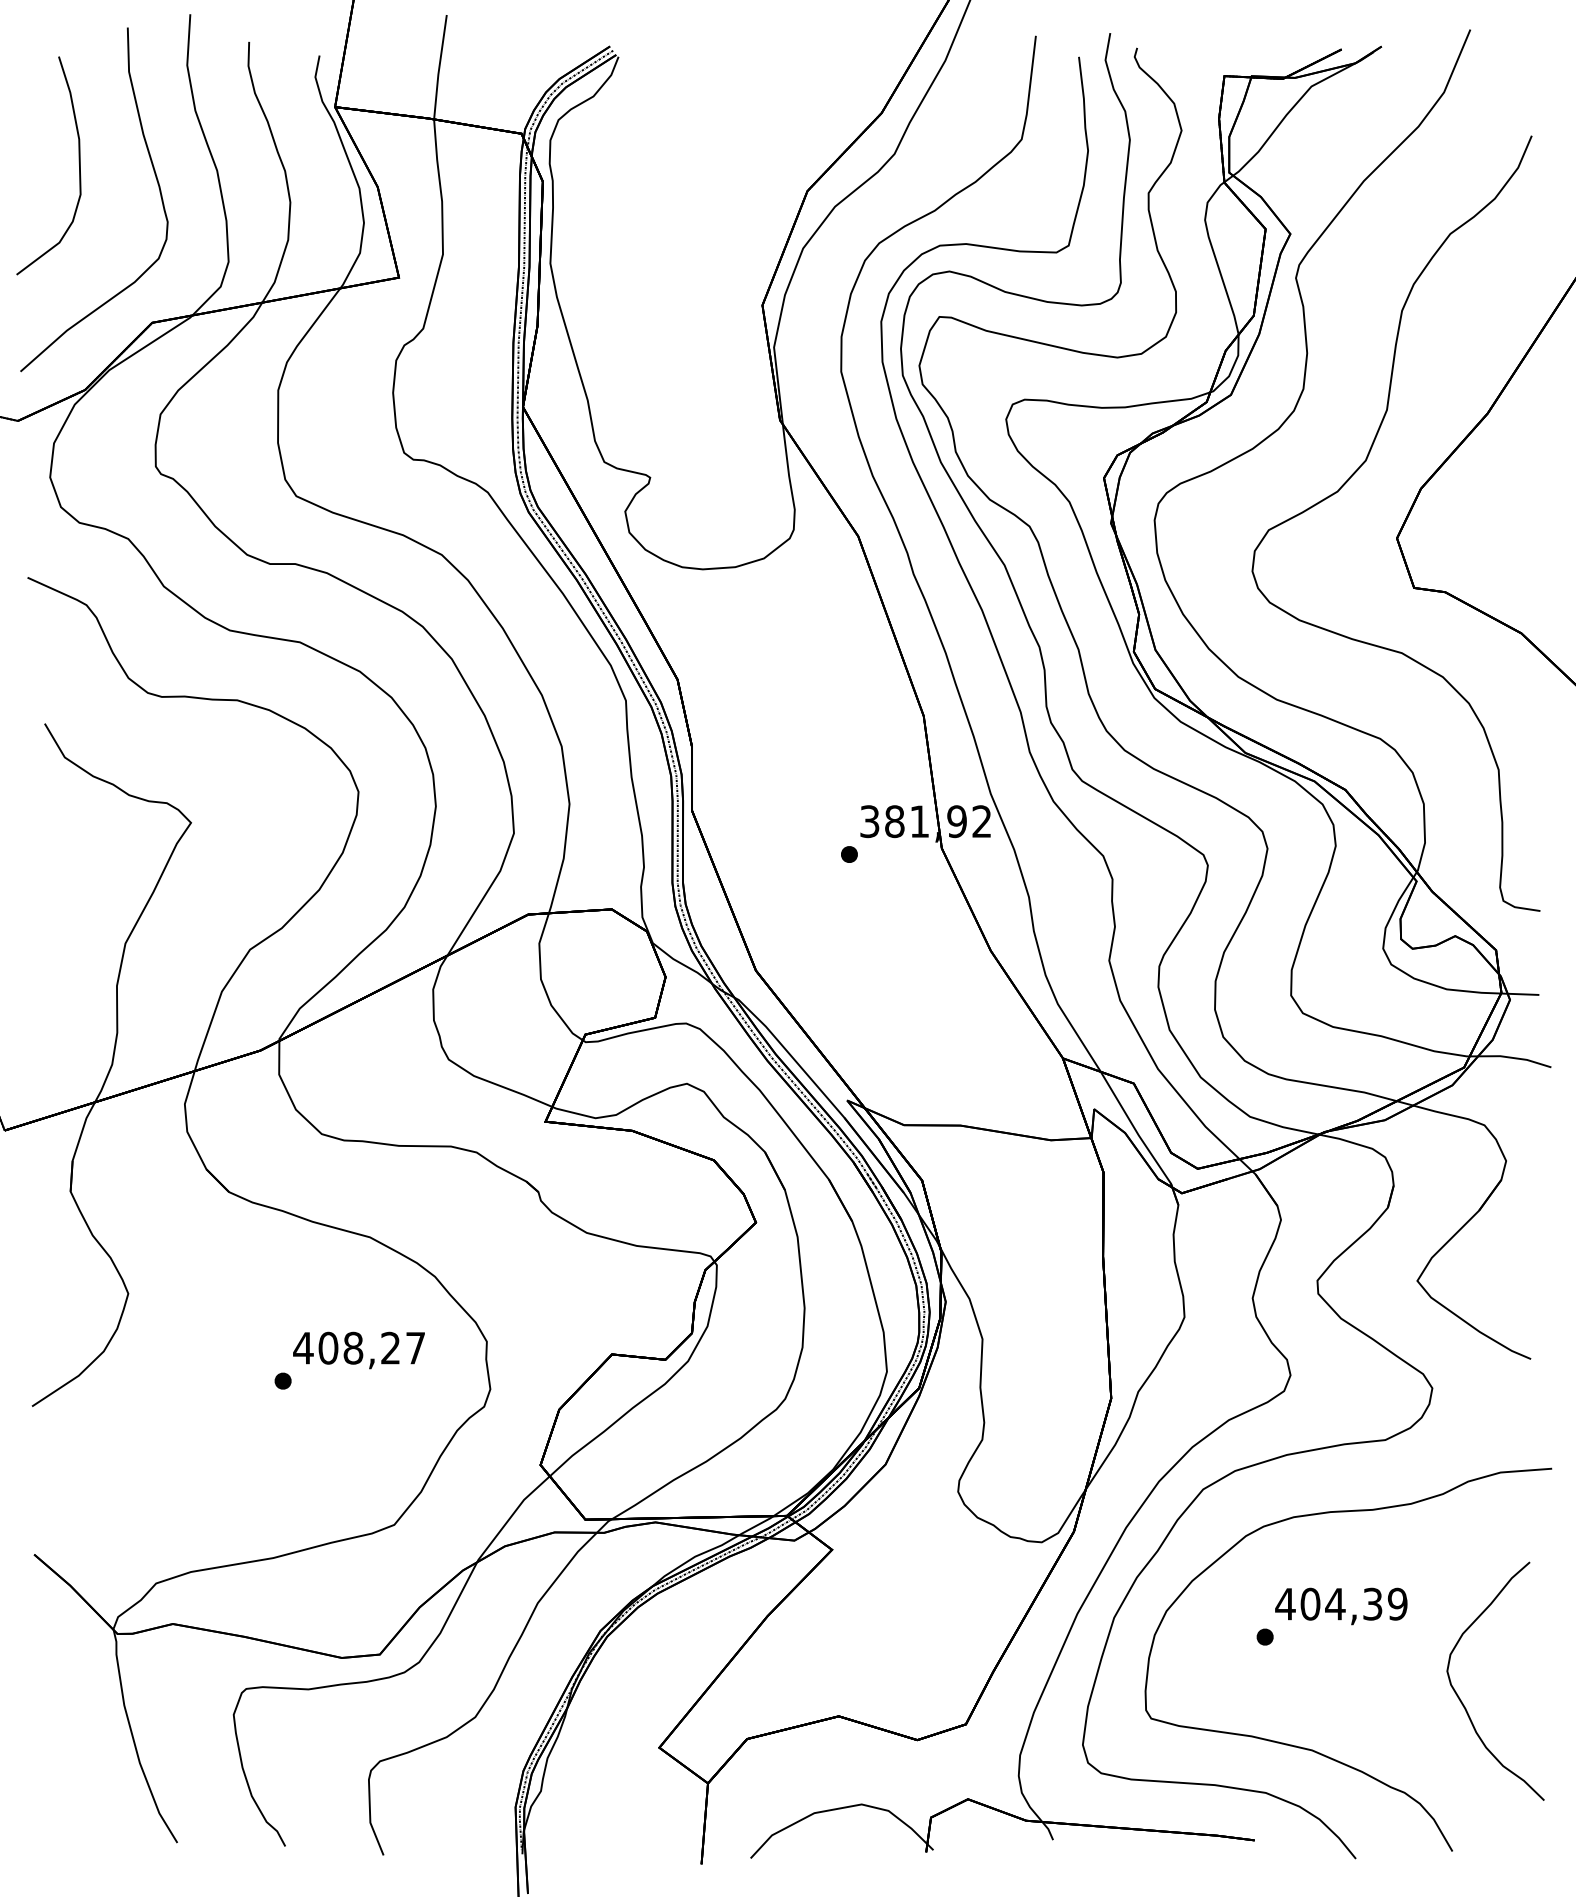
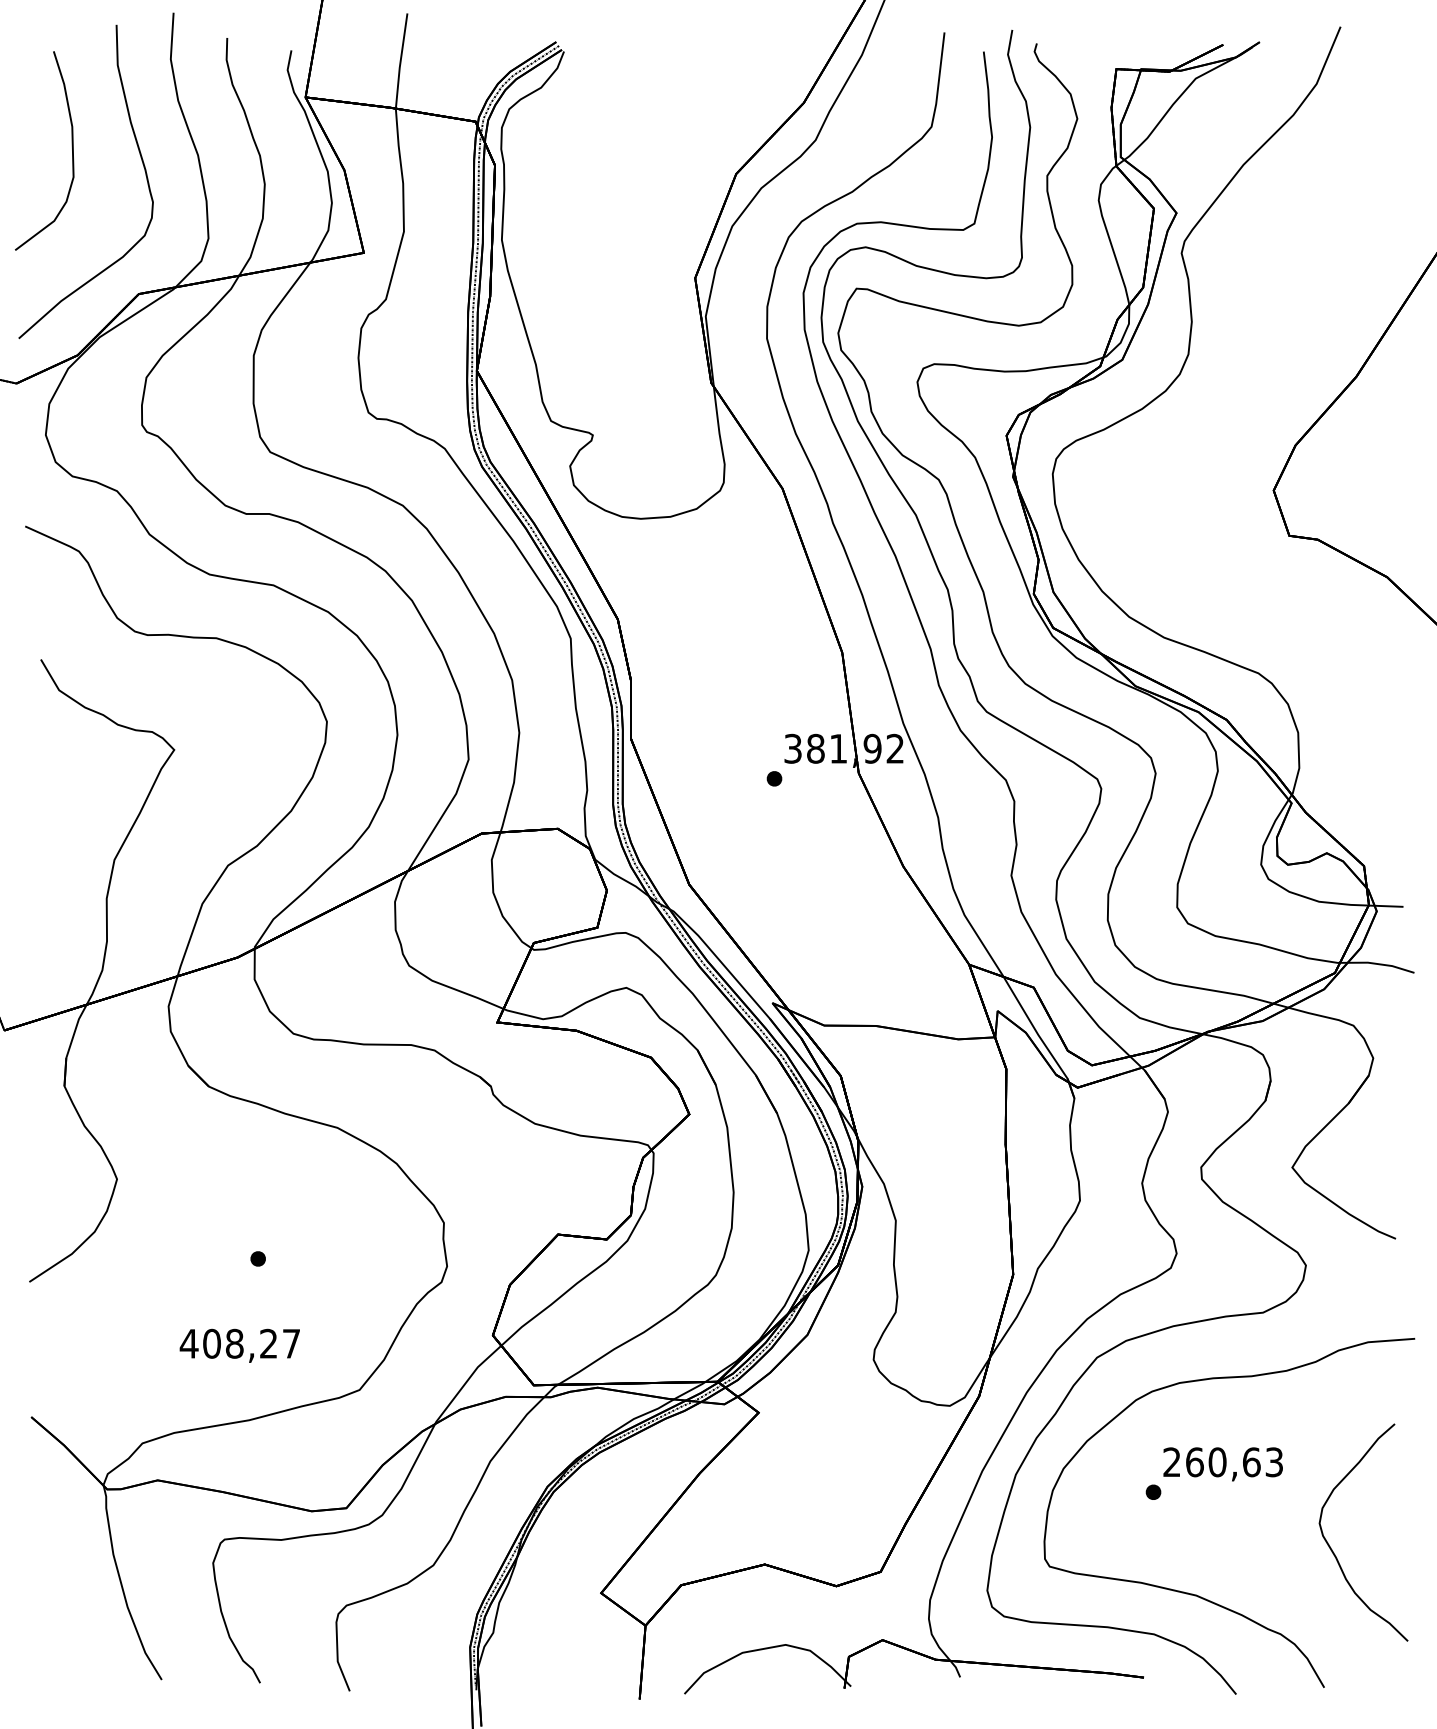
curve: (1348, 481) -> (1229, 438), removed
text: (358, 1350) -> (239, 1345), moved
text: (1341, 1603) -> (1223, 1461), 404,39 -> 260,63

